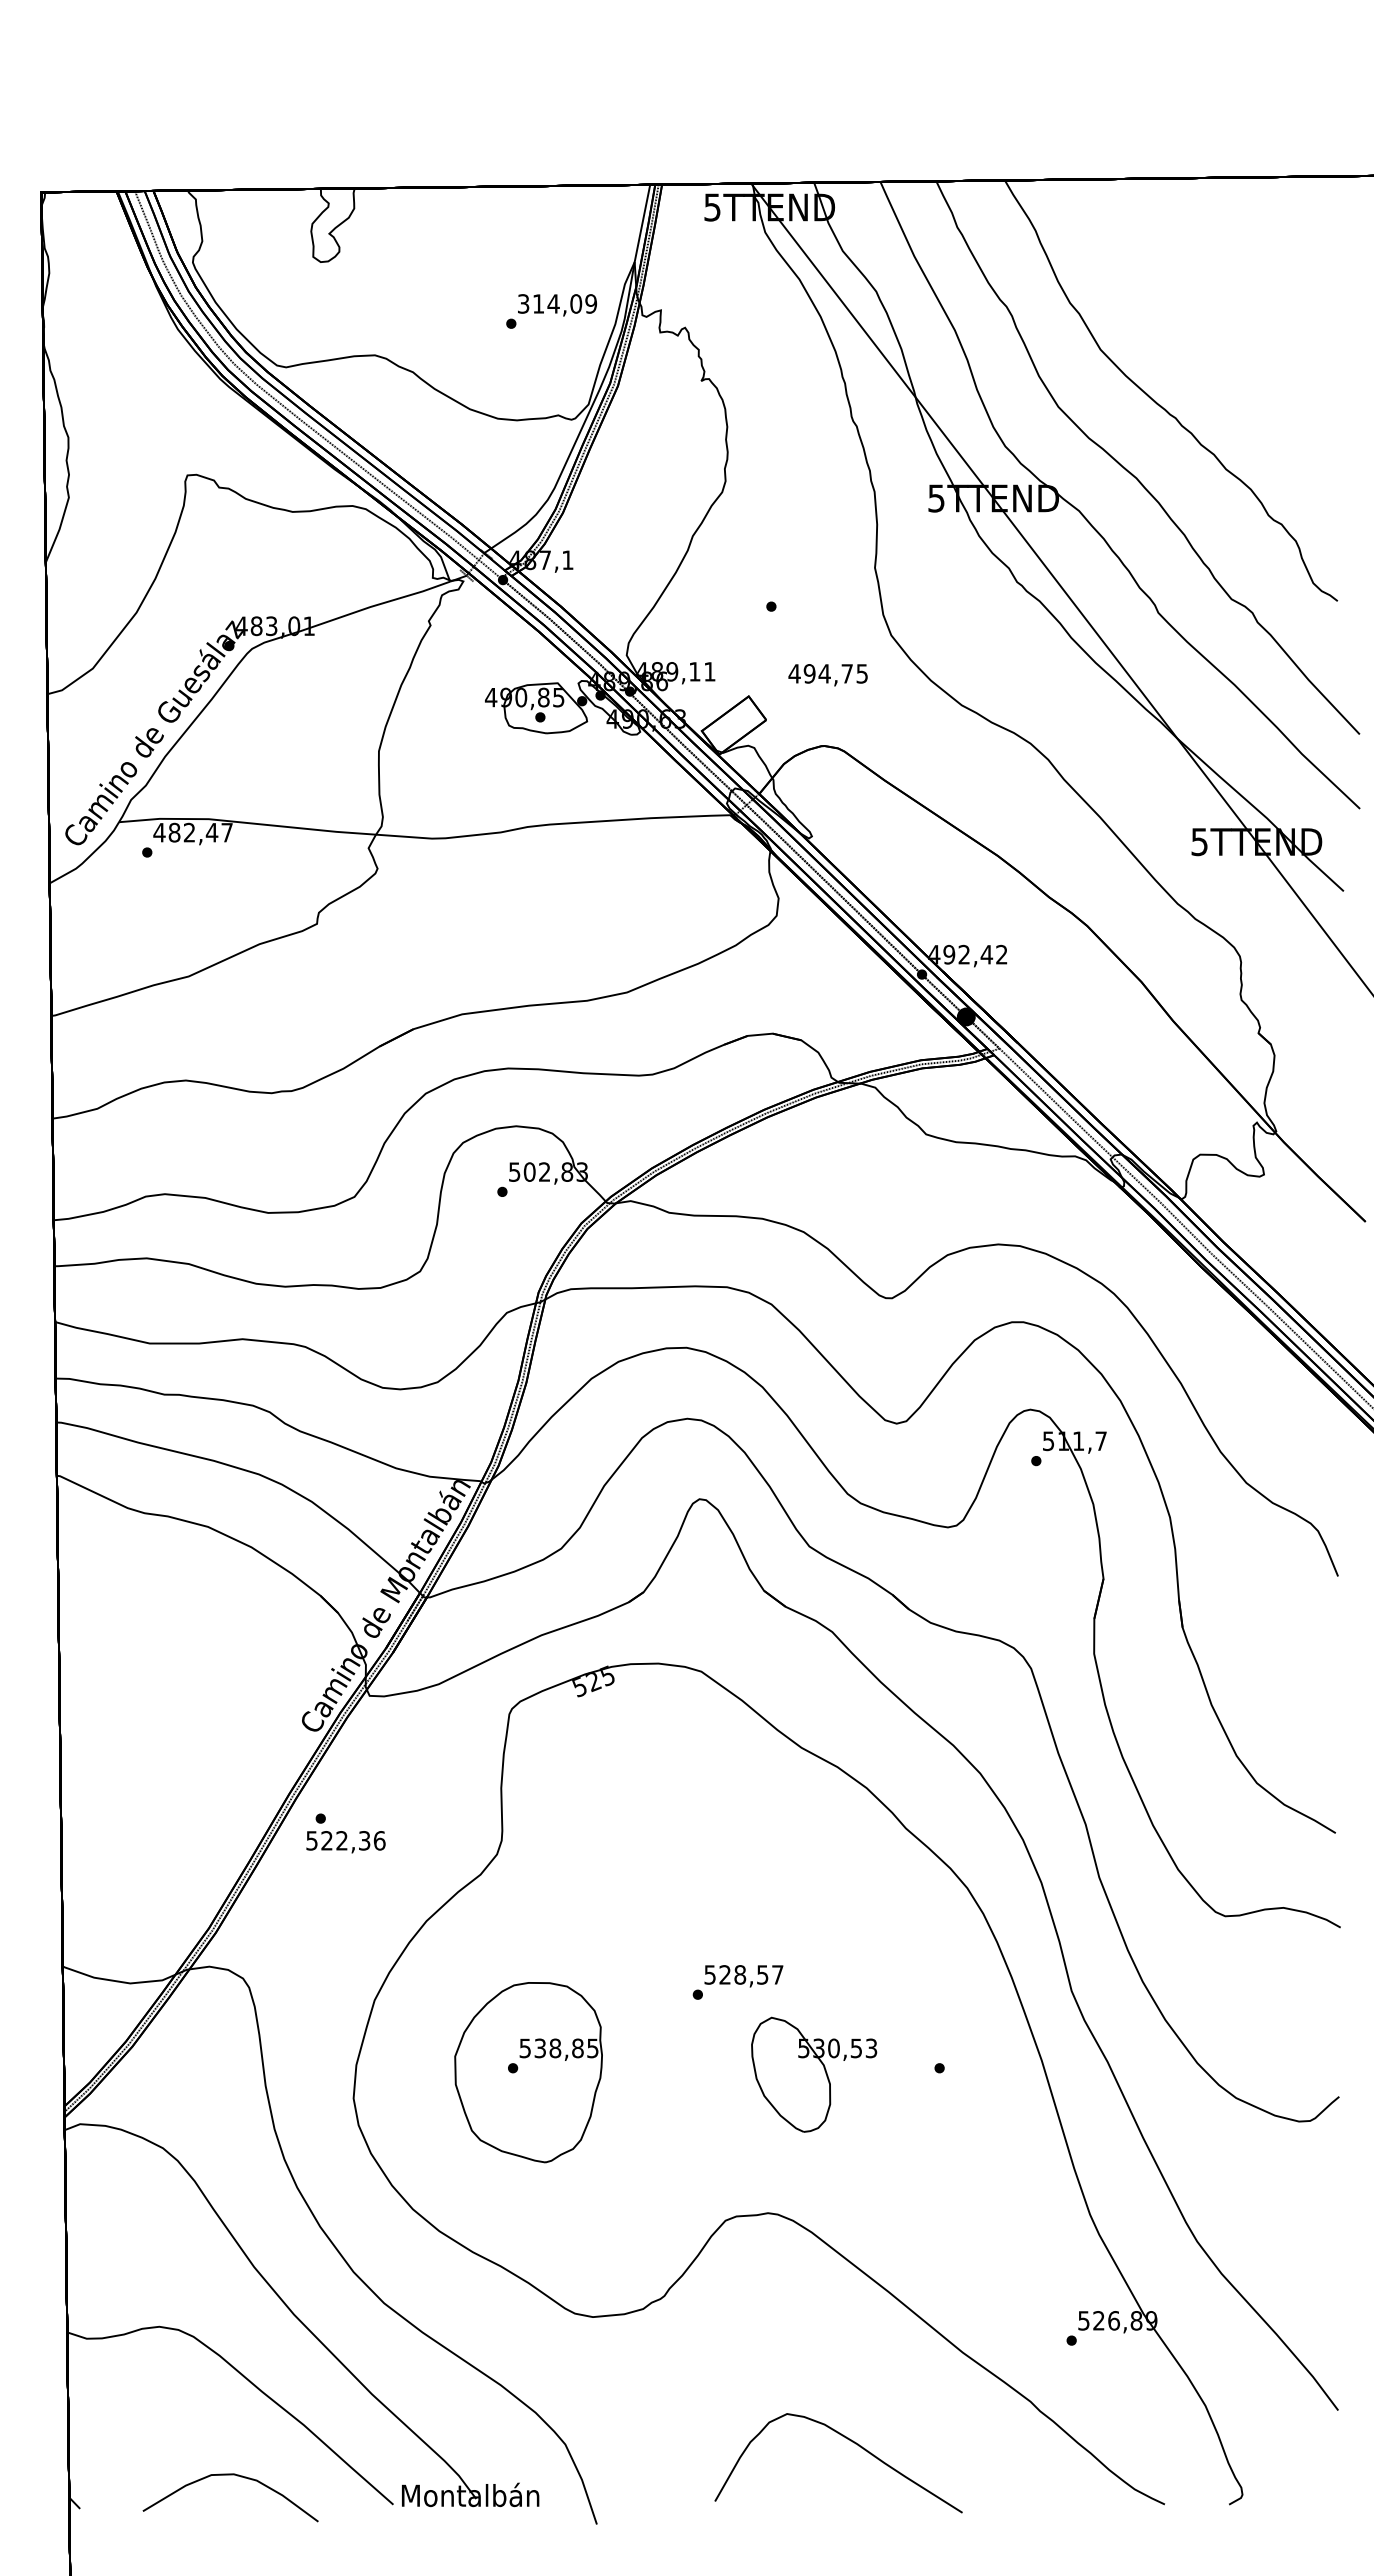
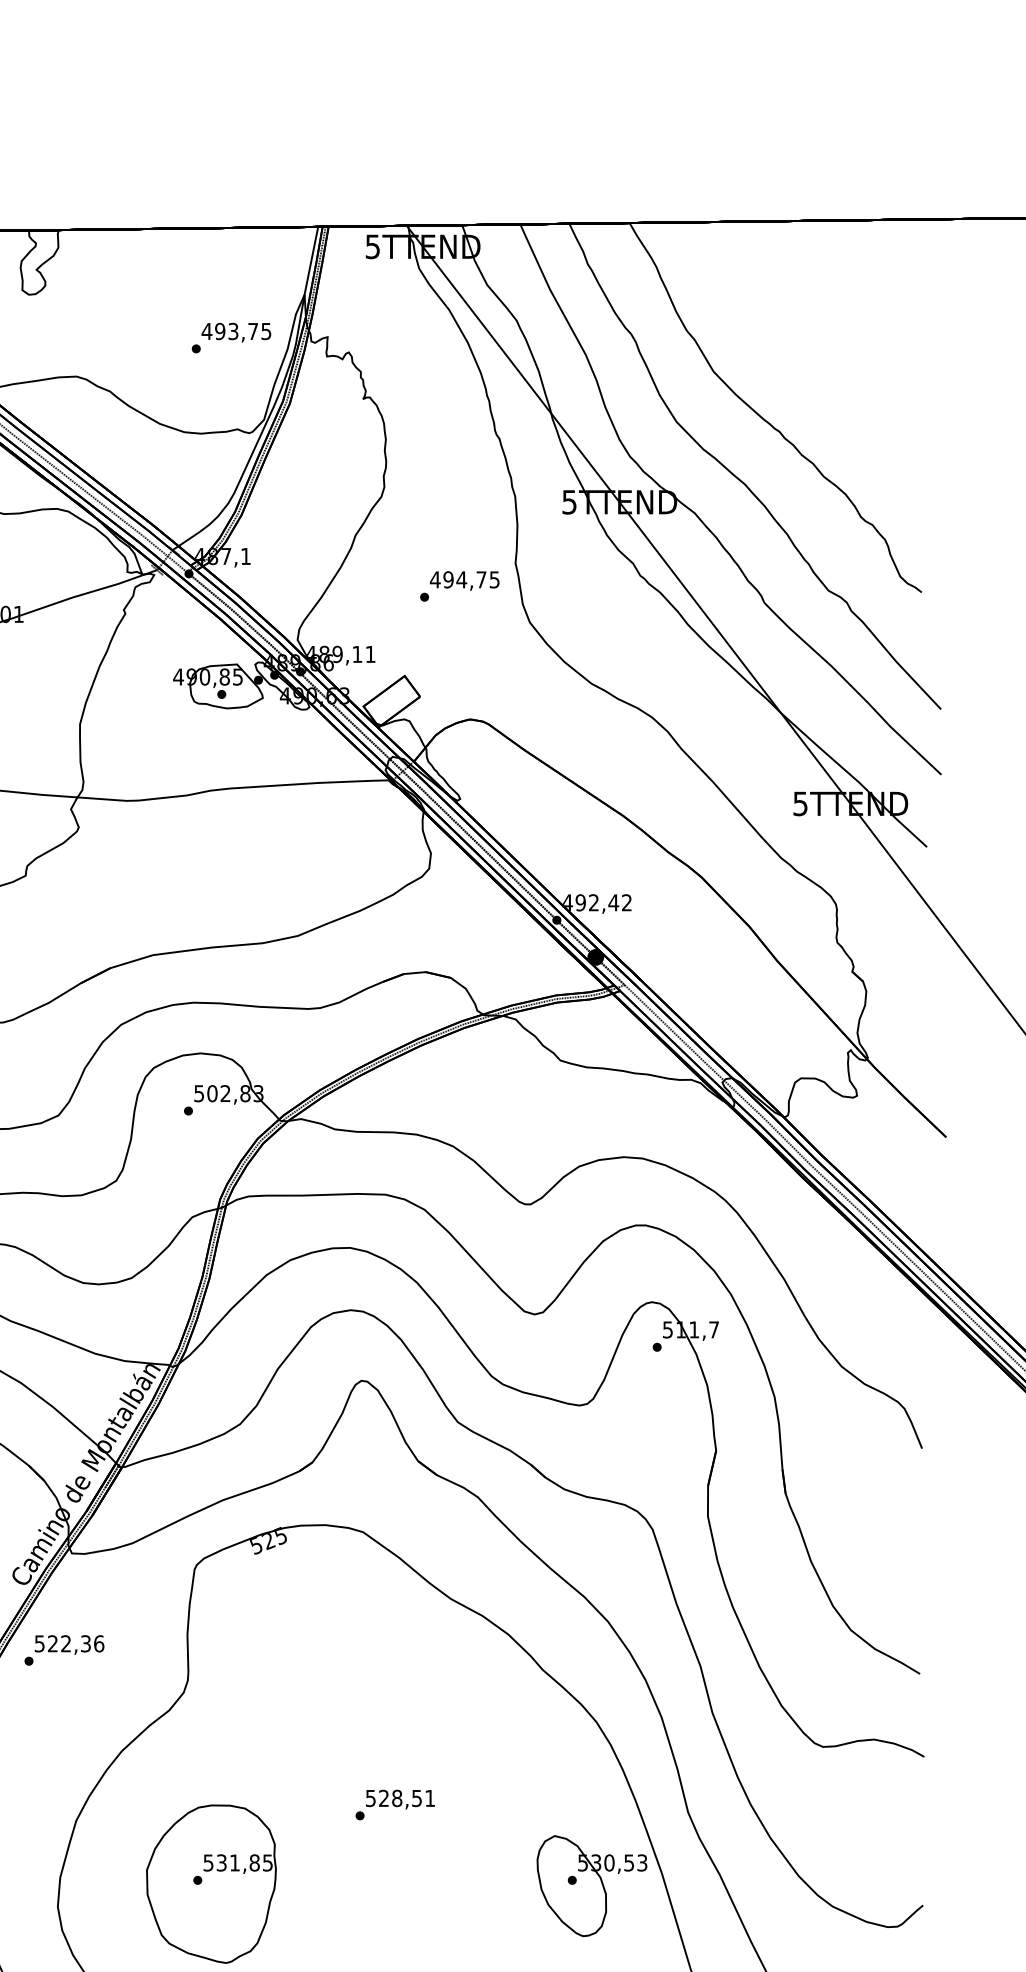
text: (557, 303) -> (236, 331), 314,09 -> 493,75
text: (827, 675) -> (464, 581), moved
text: (345, 1842) -> (69, 1645), moved
text: (777, 1974) -> (429, 1798), 528,57 -> 528,51
text: (555, 2048) -> (235, 1863), 538,85 -> 531,85
part: (814, 2074) -> (592, 1885), moved

